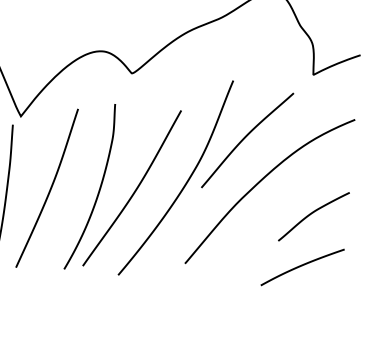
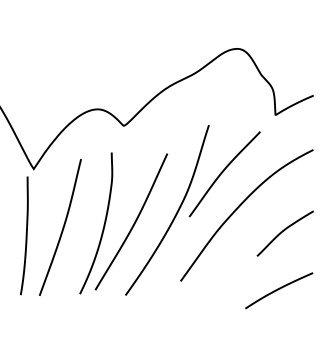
curve: (303, 265) -> (279, 289), moved

